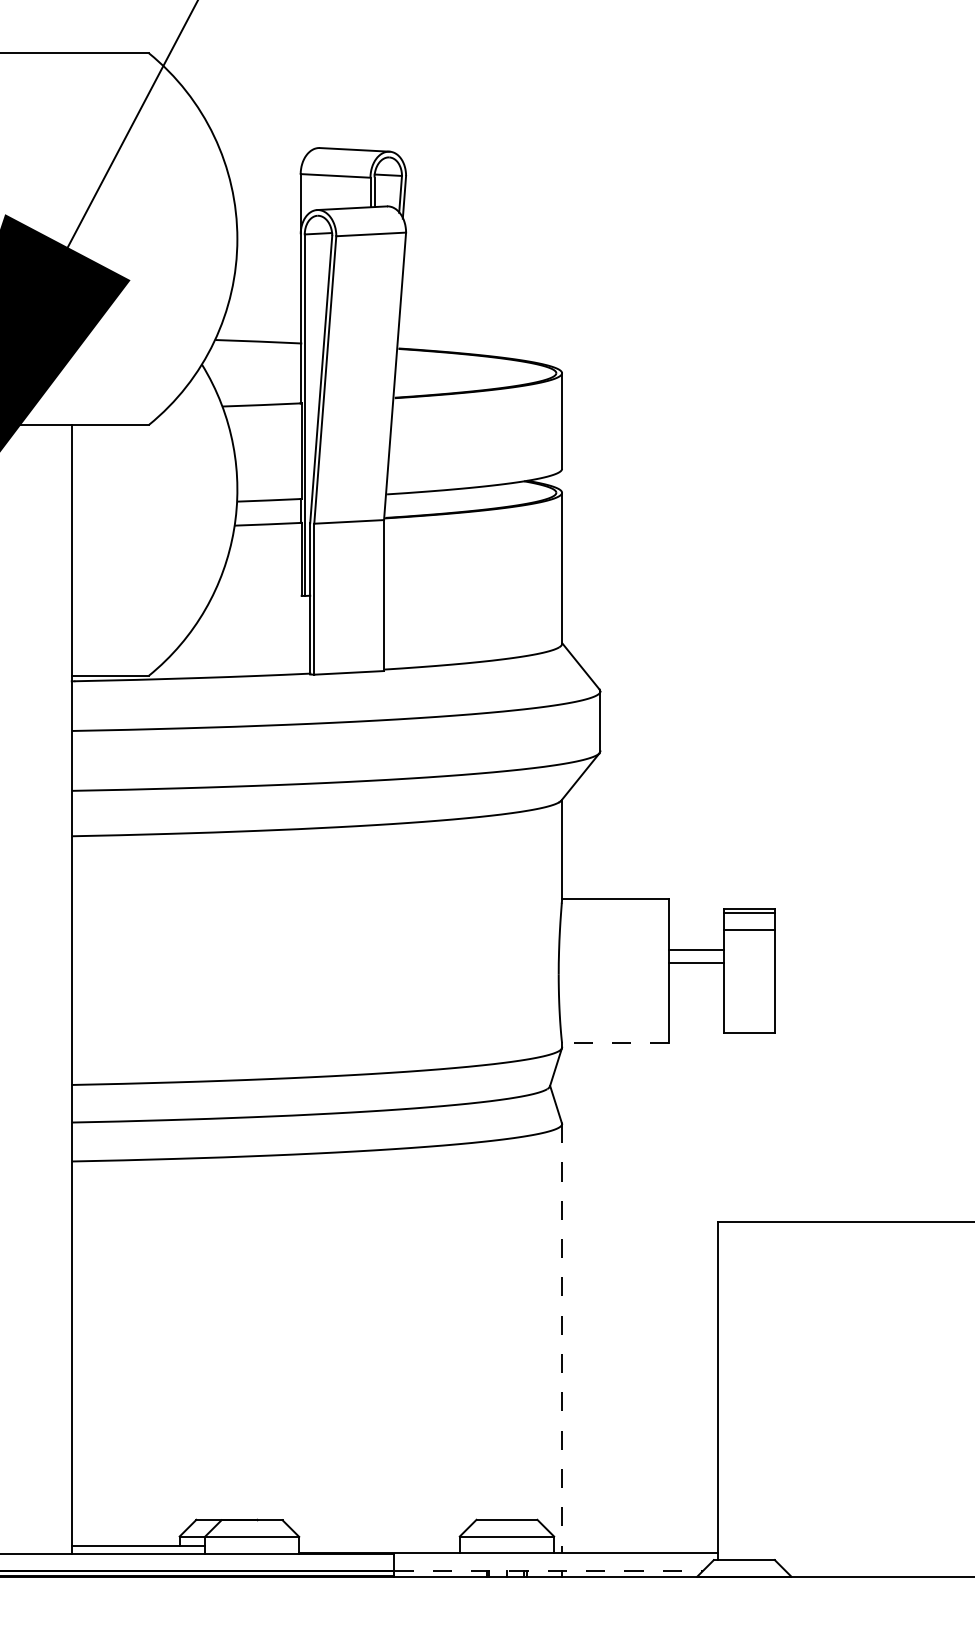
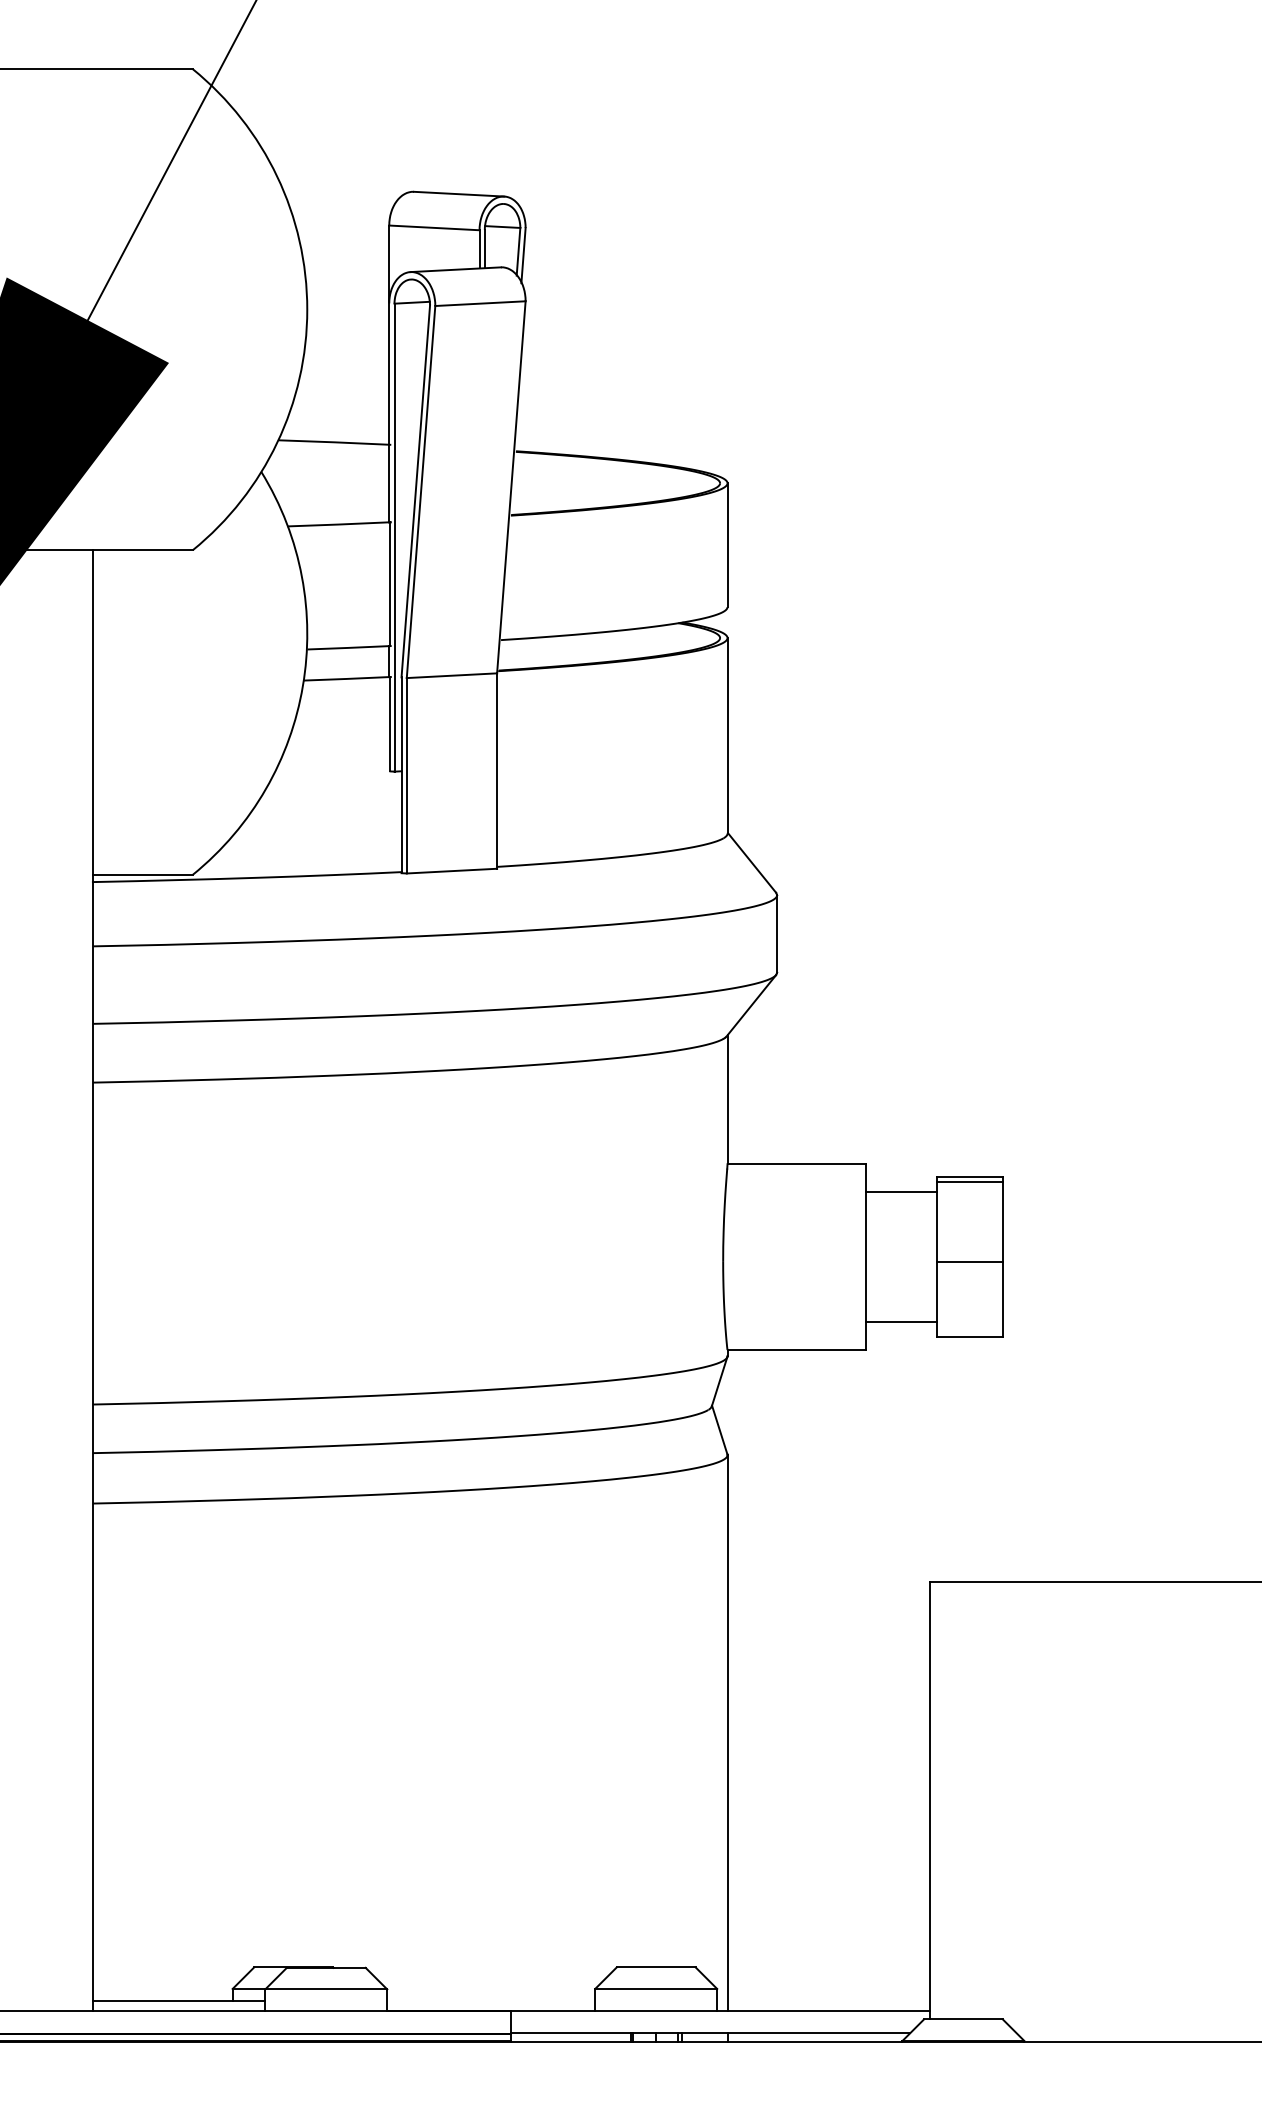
line: (749, 929) -> (970, 1261), moved
line: (696, 949) -> (901, 1191), moved
line: (696, 962) -> (901, 1322), moved
line: (615, 1043) -> (796, 1350), dashed -> solid
line: (562, 1338) -> (727, 1732), dashed -> solid
line: (548, 1570) -> (710, 2033), dashed -> solid

